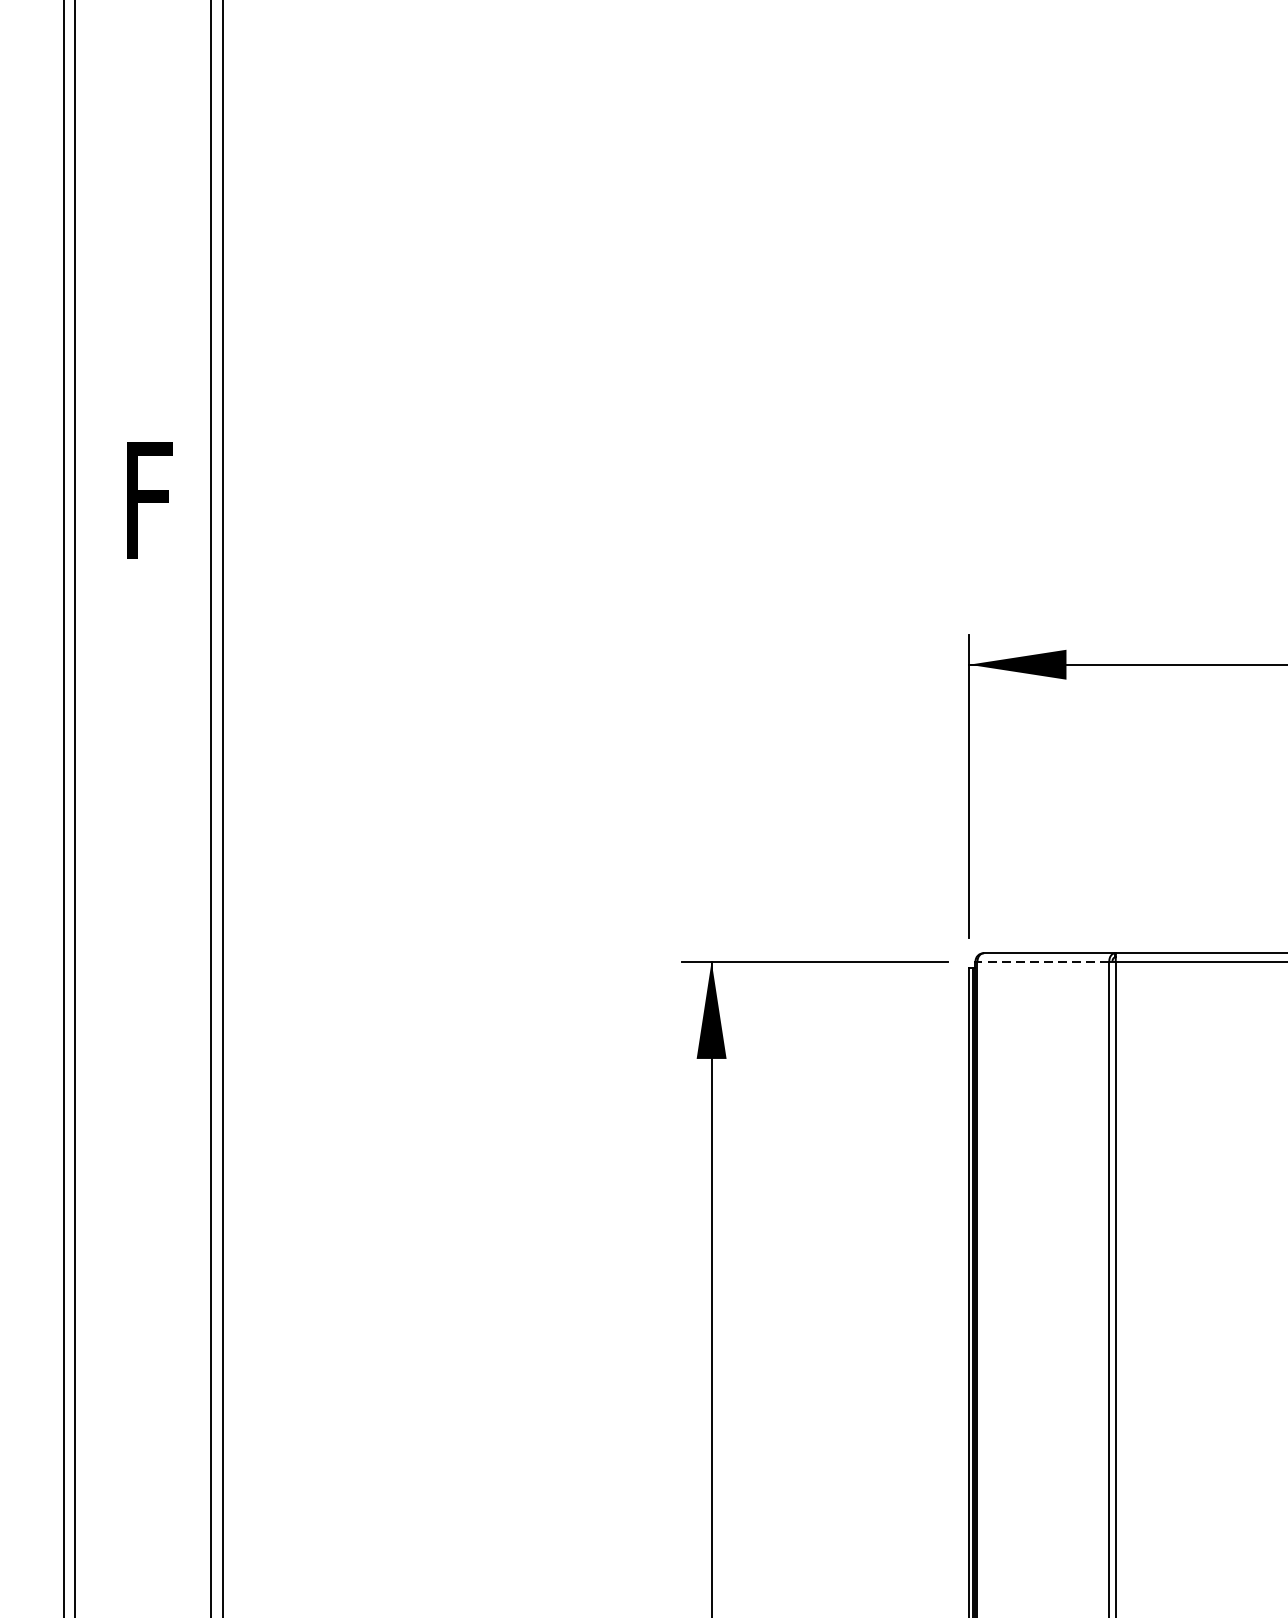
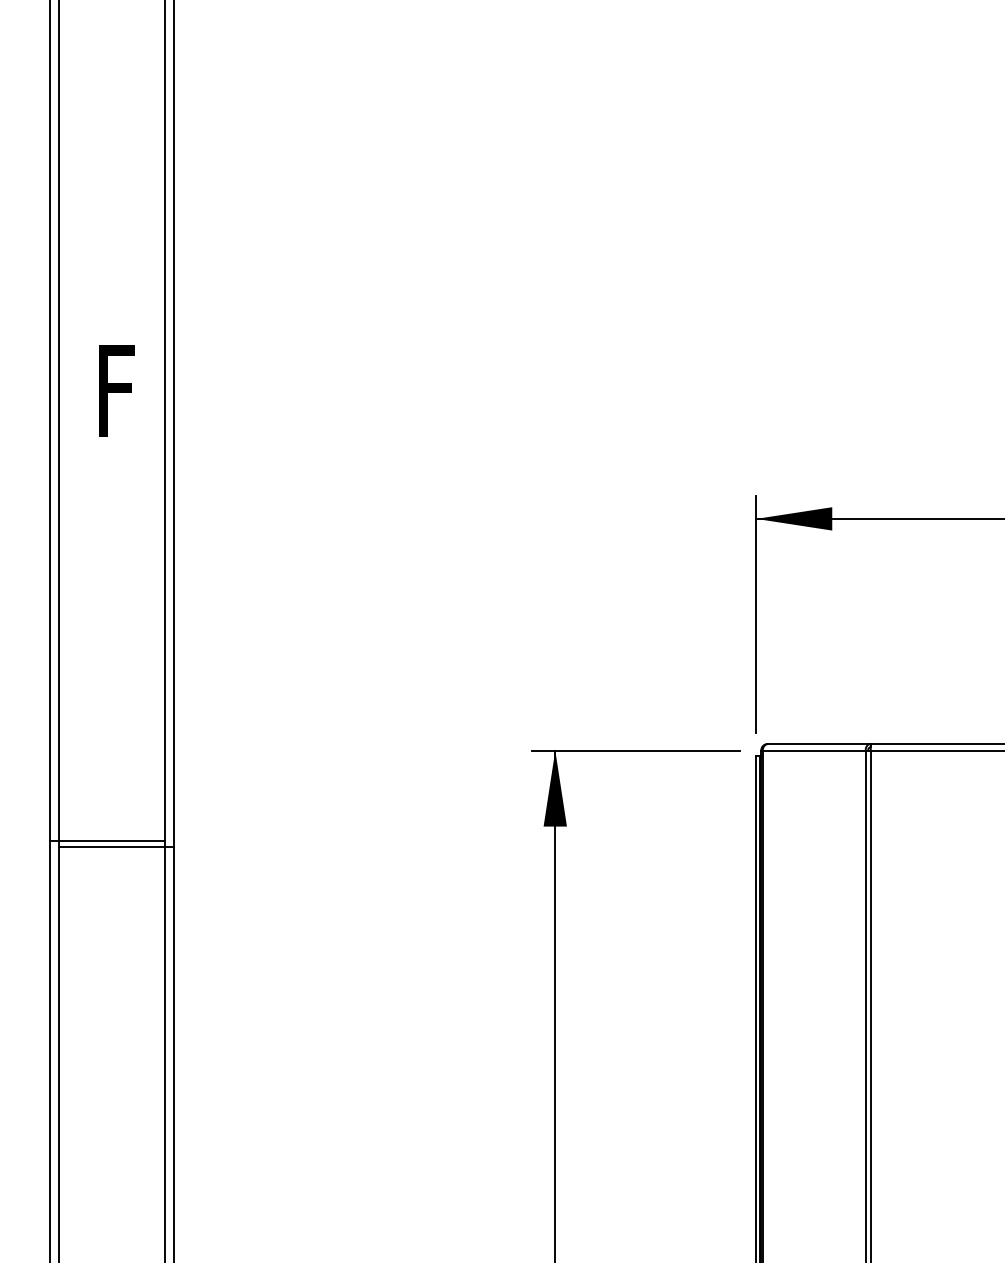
line: (1042, 961) -> (813, 750), dashed -> solid
line: (136, 1078) -> (106, 841), added
line: (148, 1084) -> (115, 846), added

